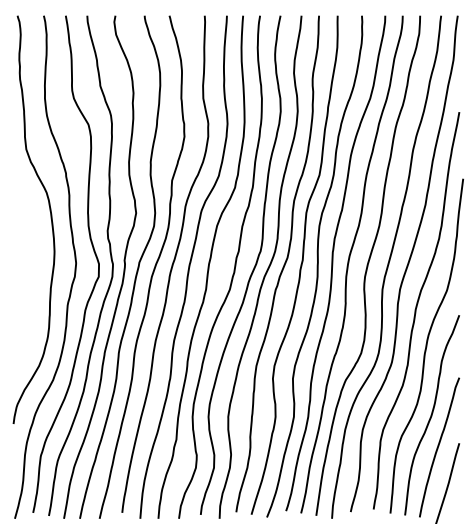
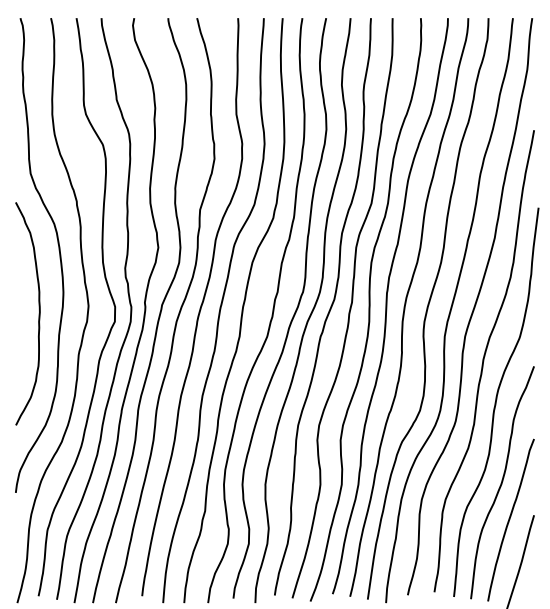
curve: (32, 274) -> (37, 319), added

